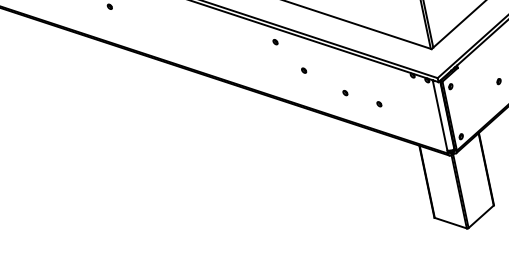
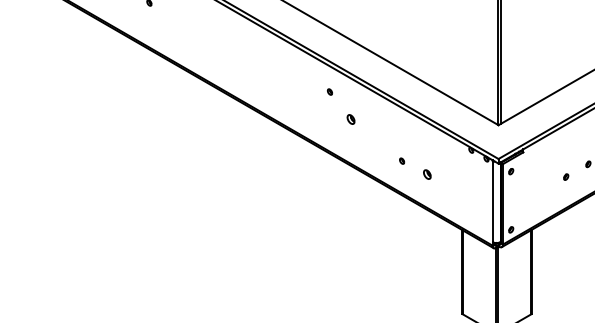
part: (275, 41) -> (329, 91), moved
part: (304, 70) -> (351, 119), size x1.6
part: (345, 92) -> (402, 160), moved
part: (379, 104) -> (427, 174), size x1.6

